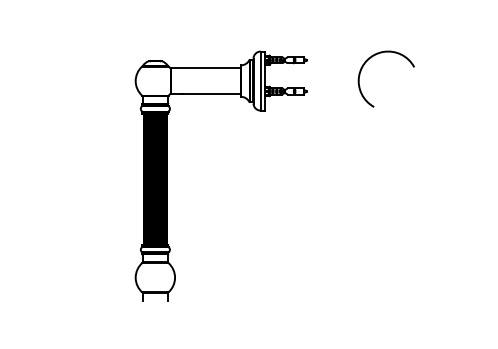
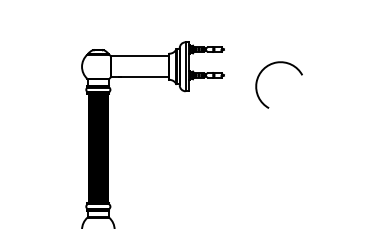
part: (365, 64) -> (261, 72), moved

